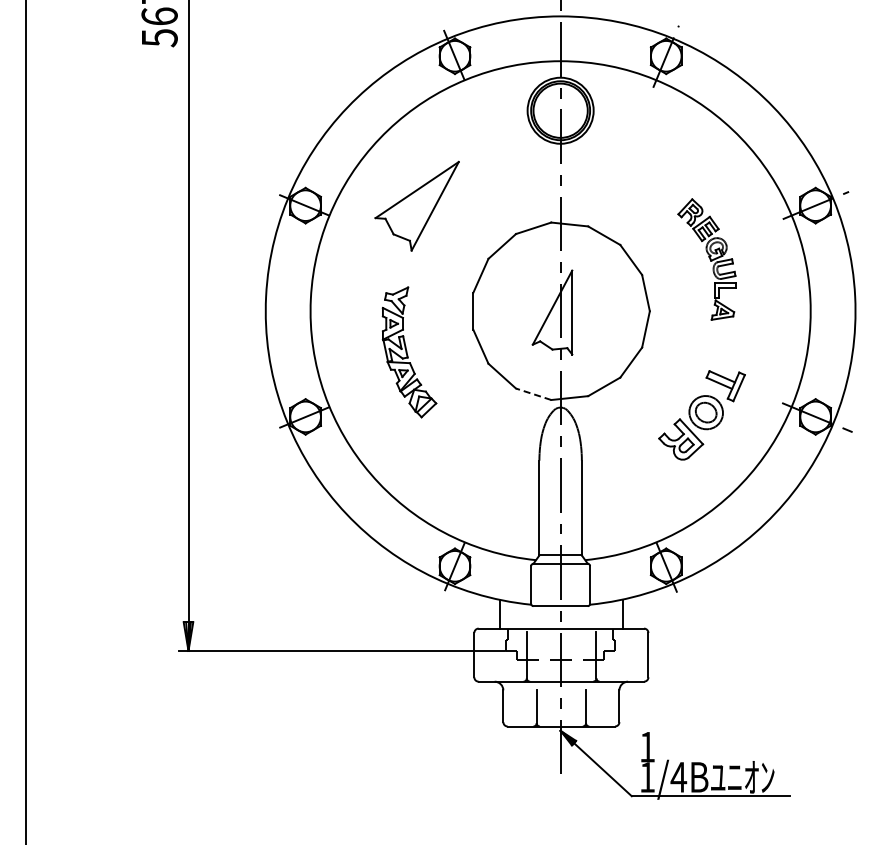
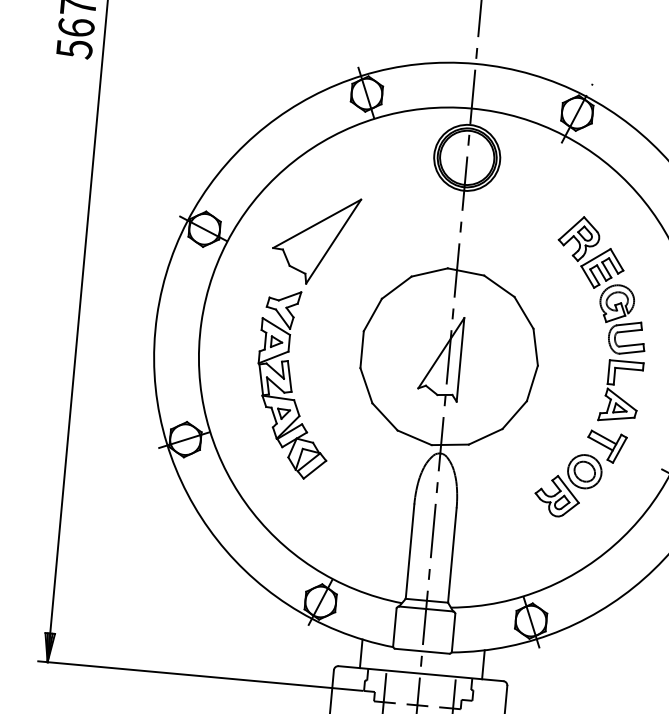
part: (706, 259) -> (598, 319), size x1.67
part: (409, 352) -> (294, 384), size x1.43
line: (533, 394) -> (414, 438), dashed -> solid

